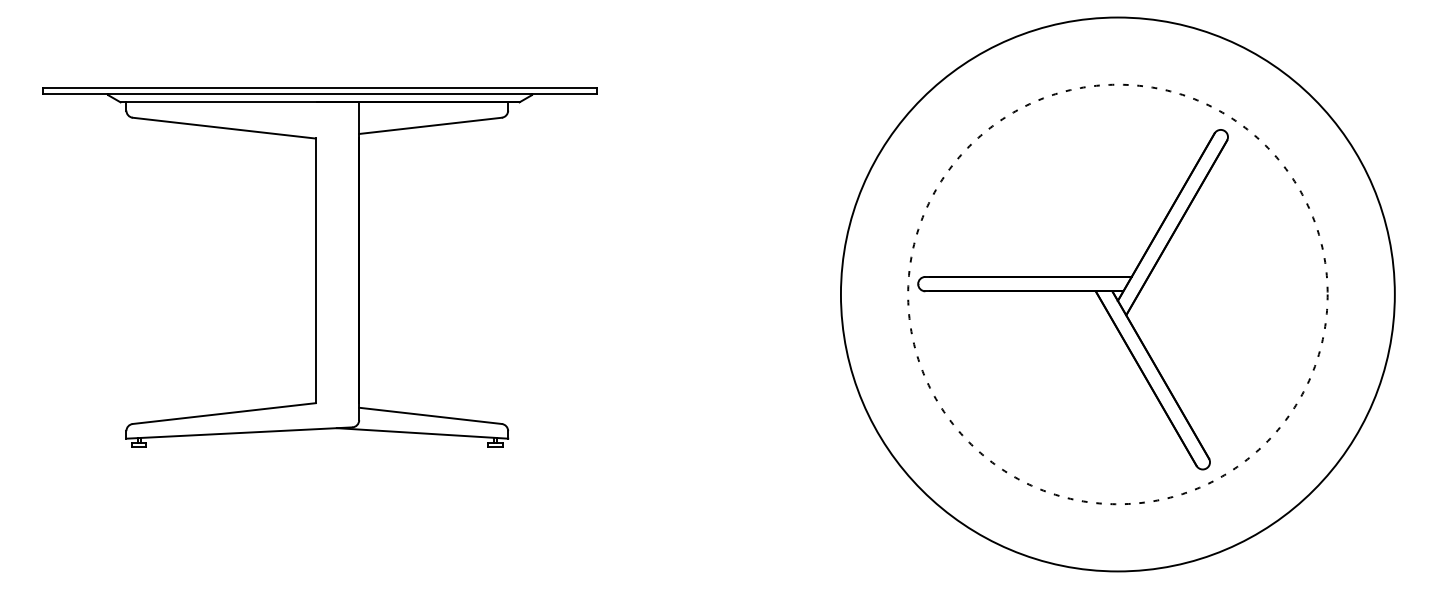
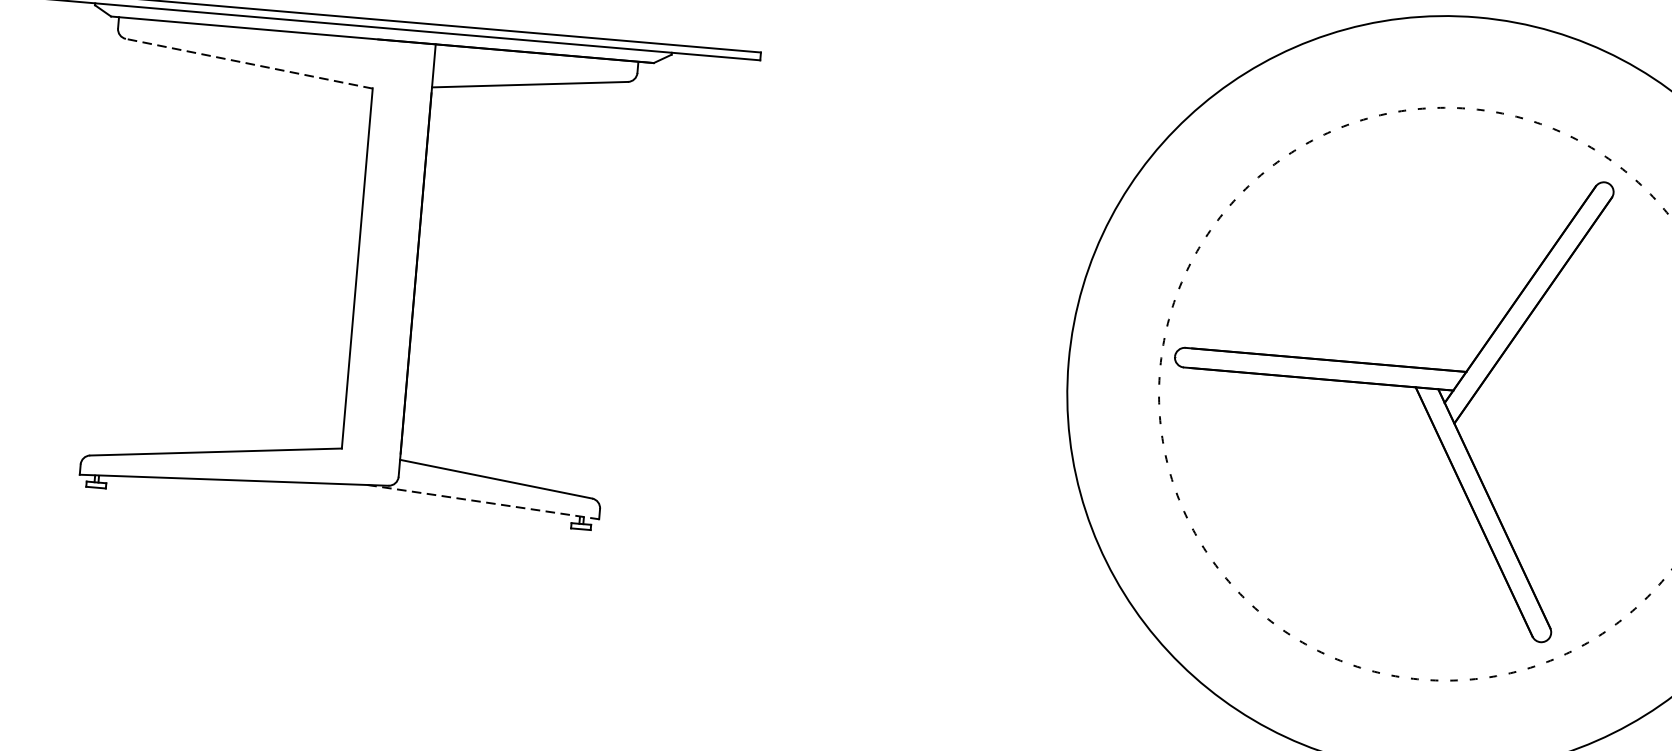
line: (223, 128) -> (248, 64), solid -> dashed
line: (422, 433) -> (483, 502), solid -> dashed

